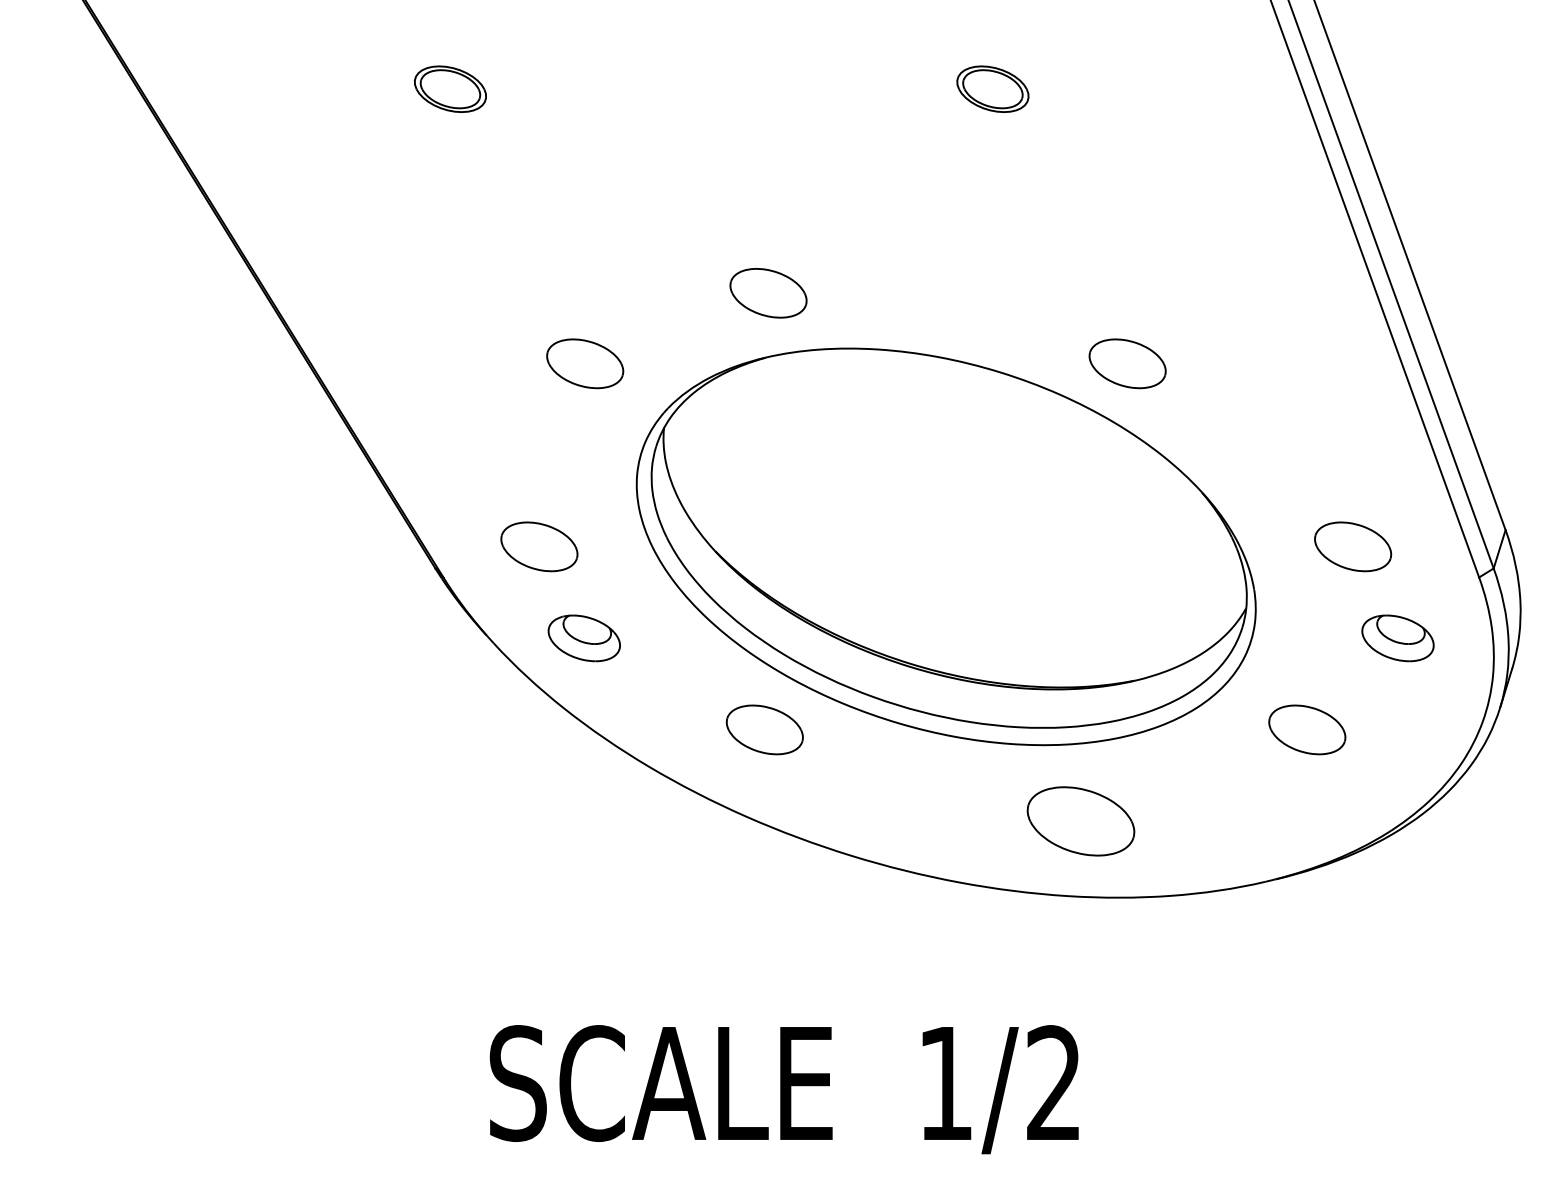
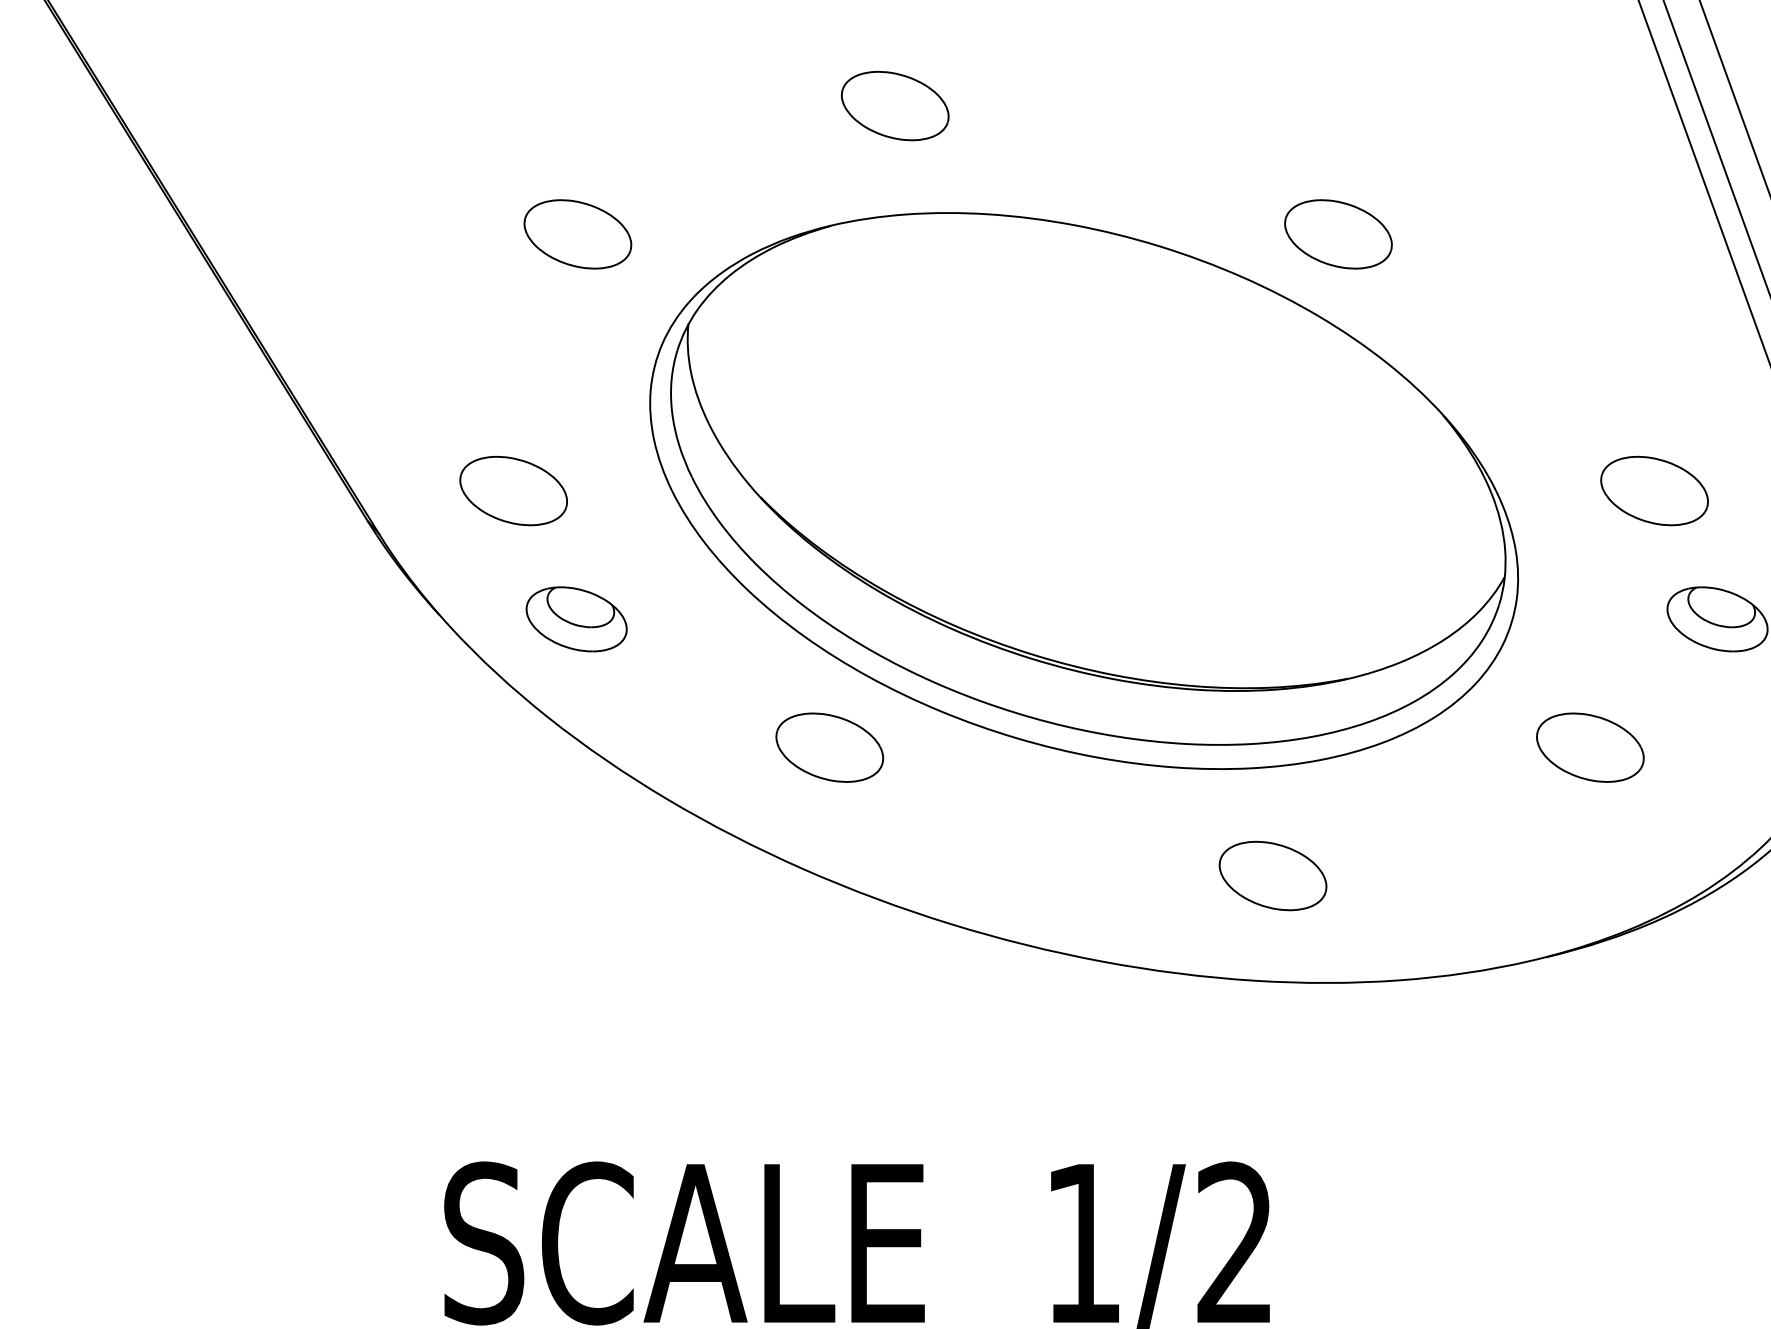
part: (768, 293) -> (895, 106), moved
part: (1080, 821) -> (1272, 876), size x0.71

